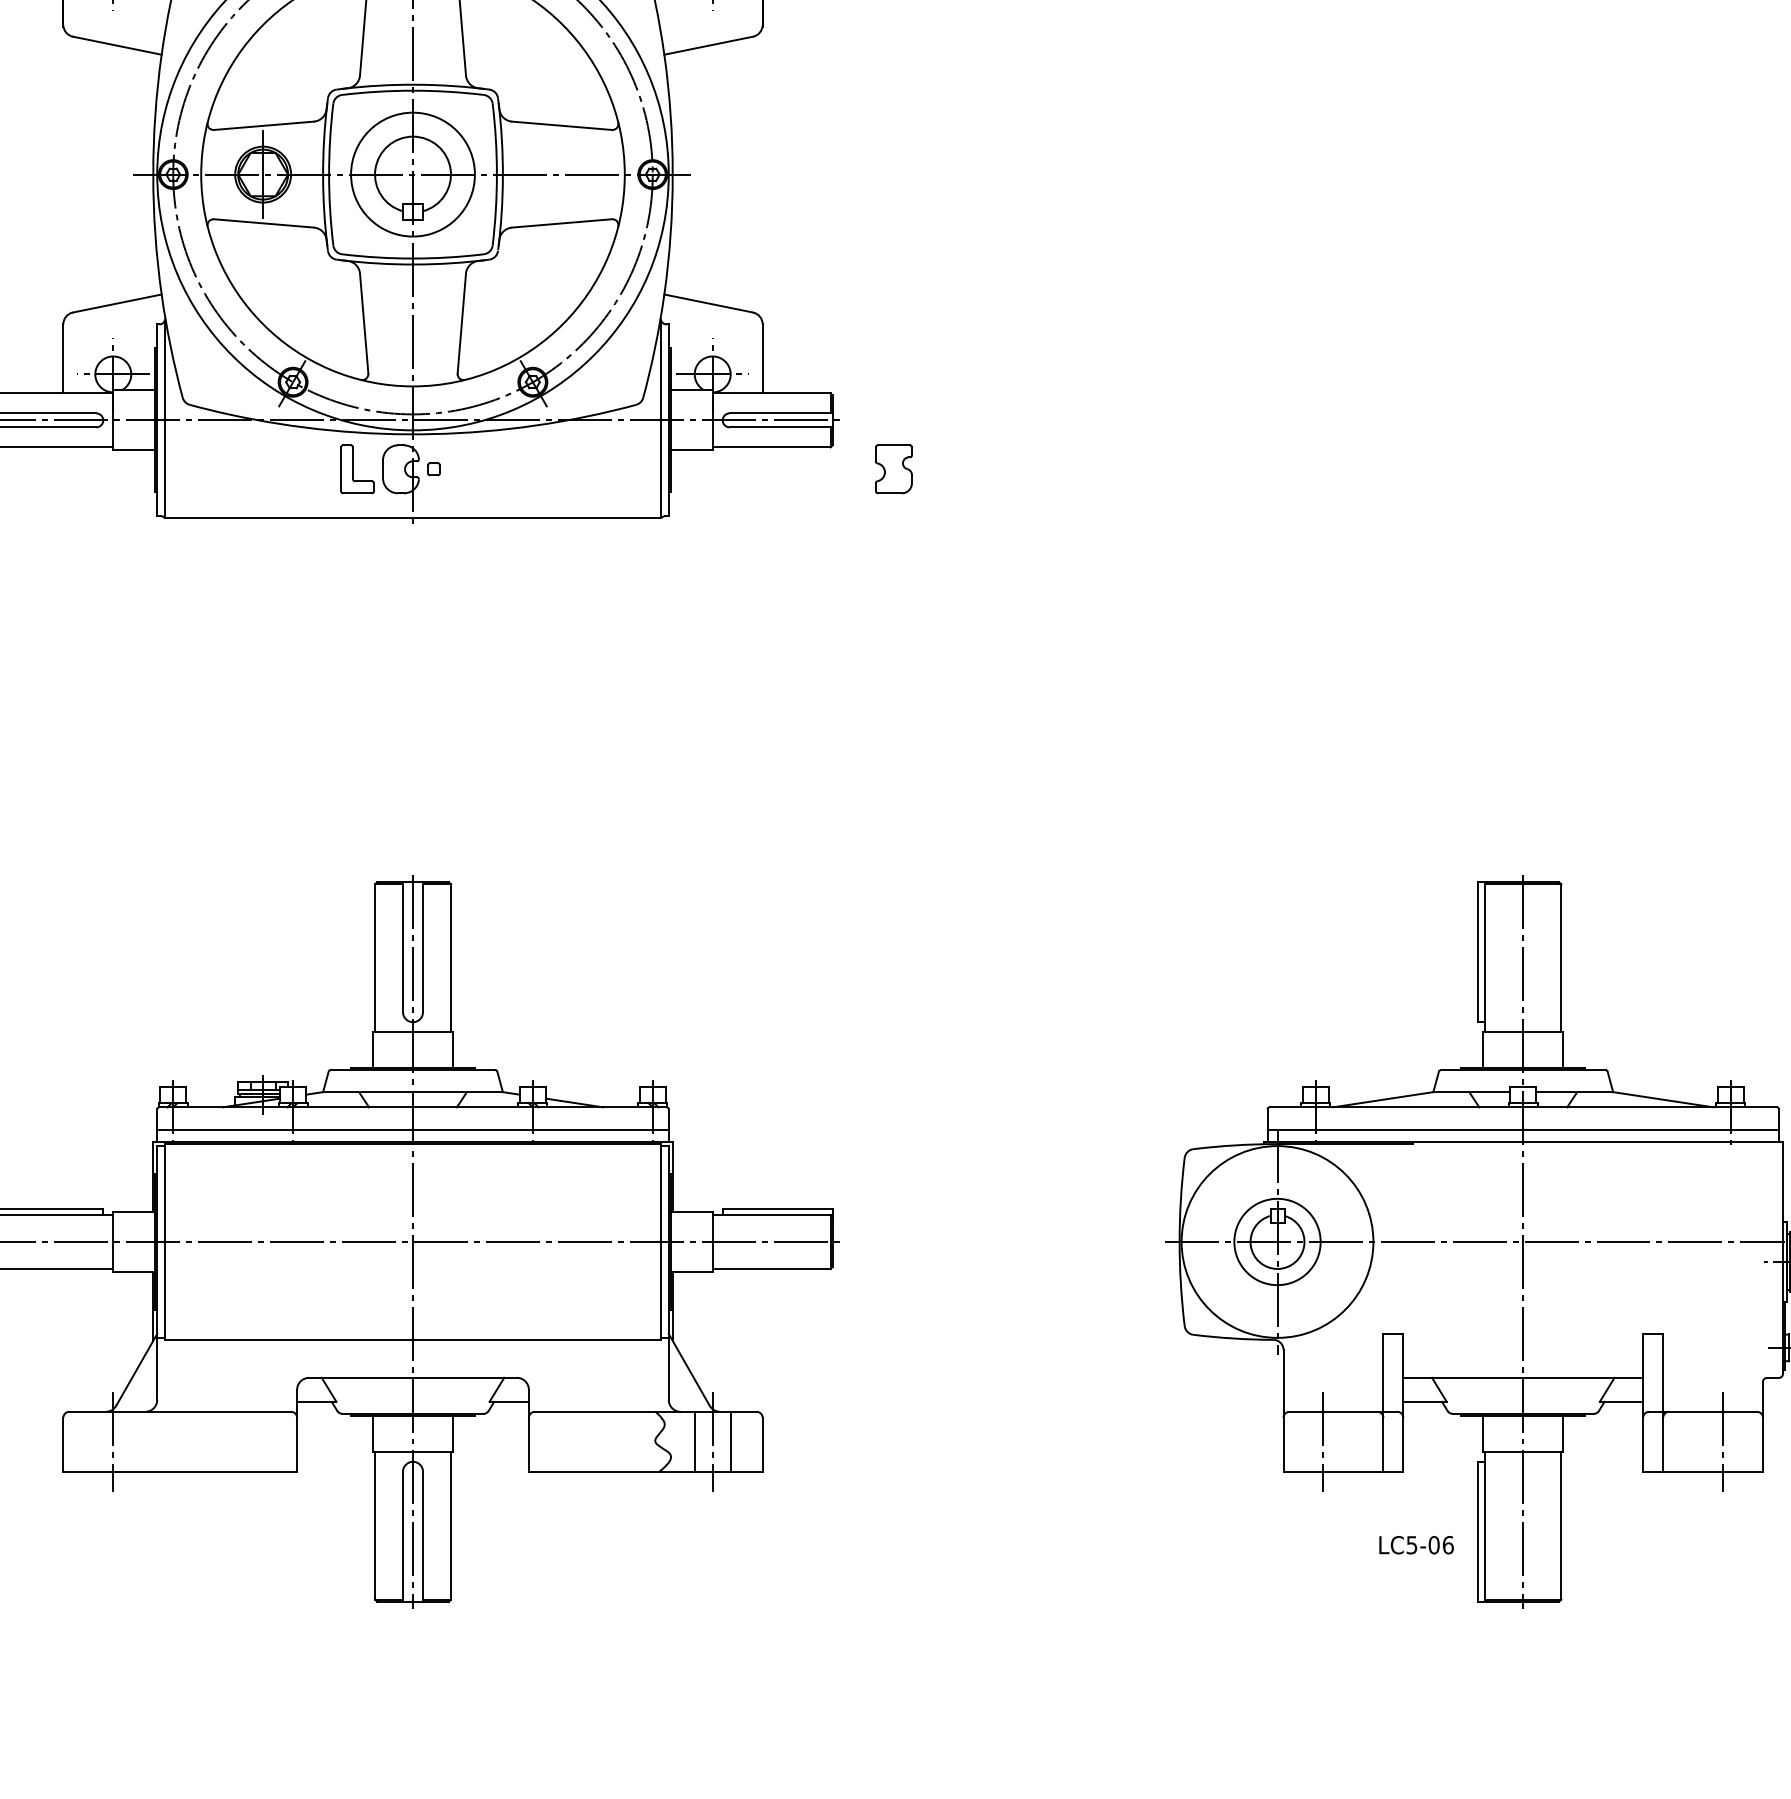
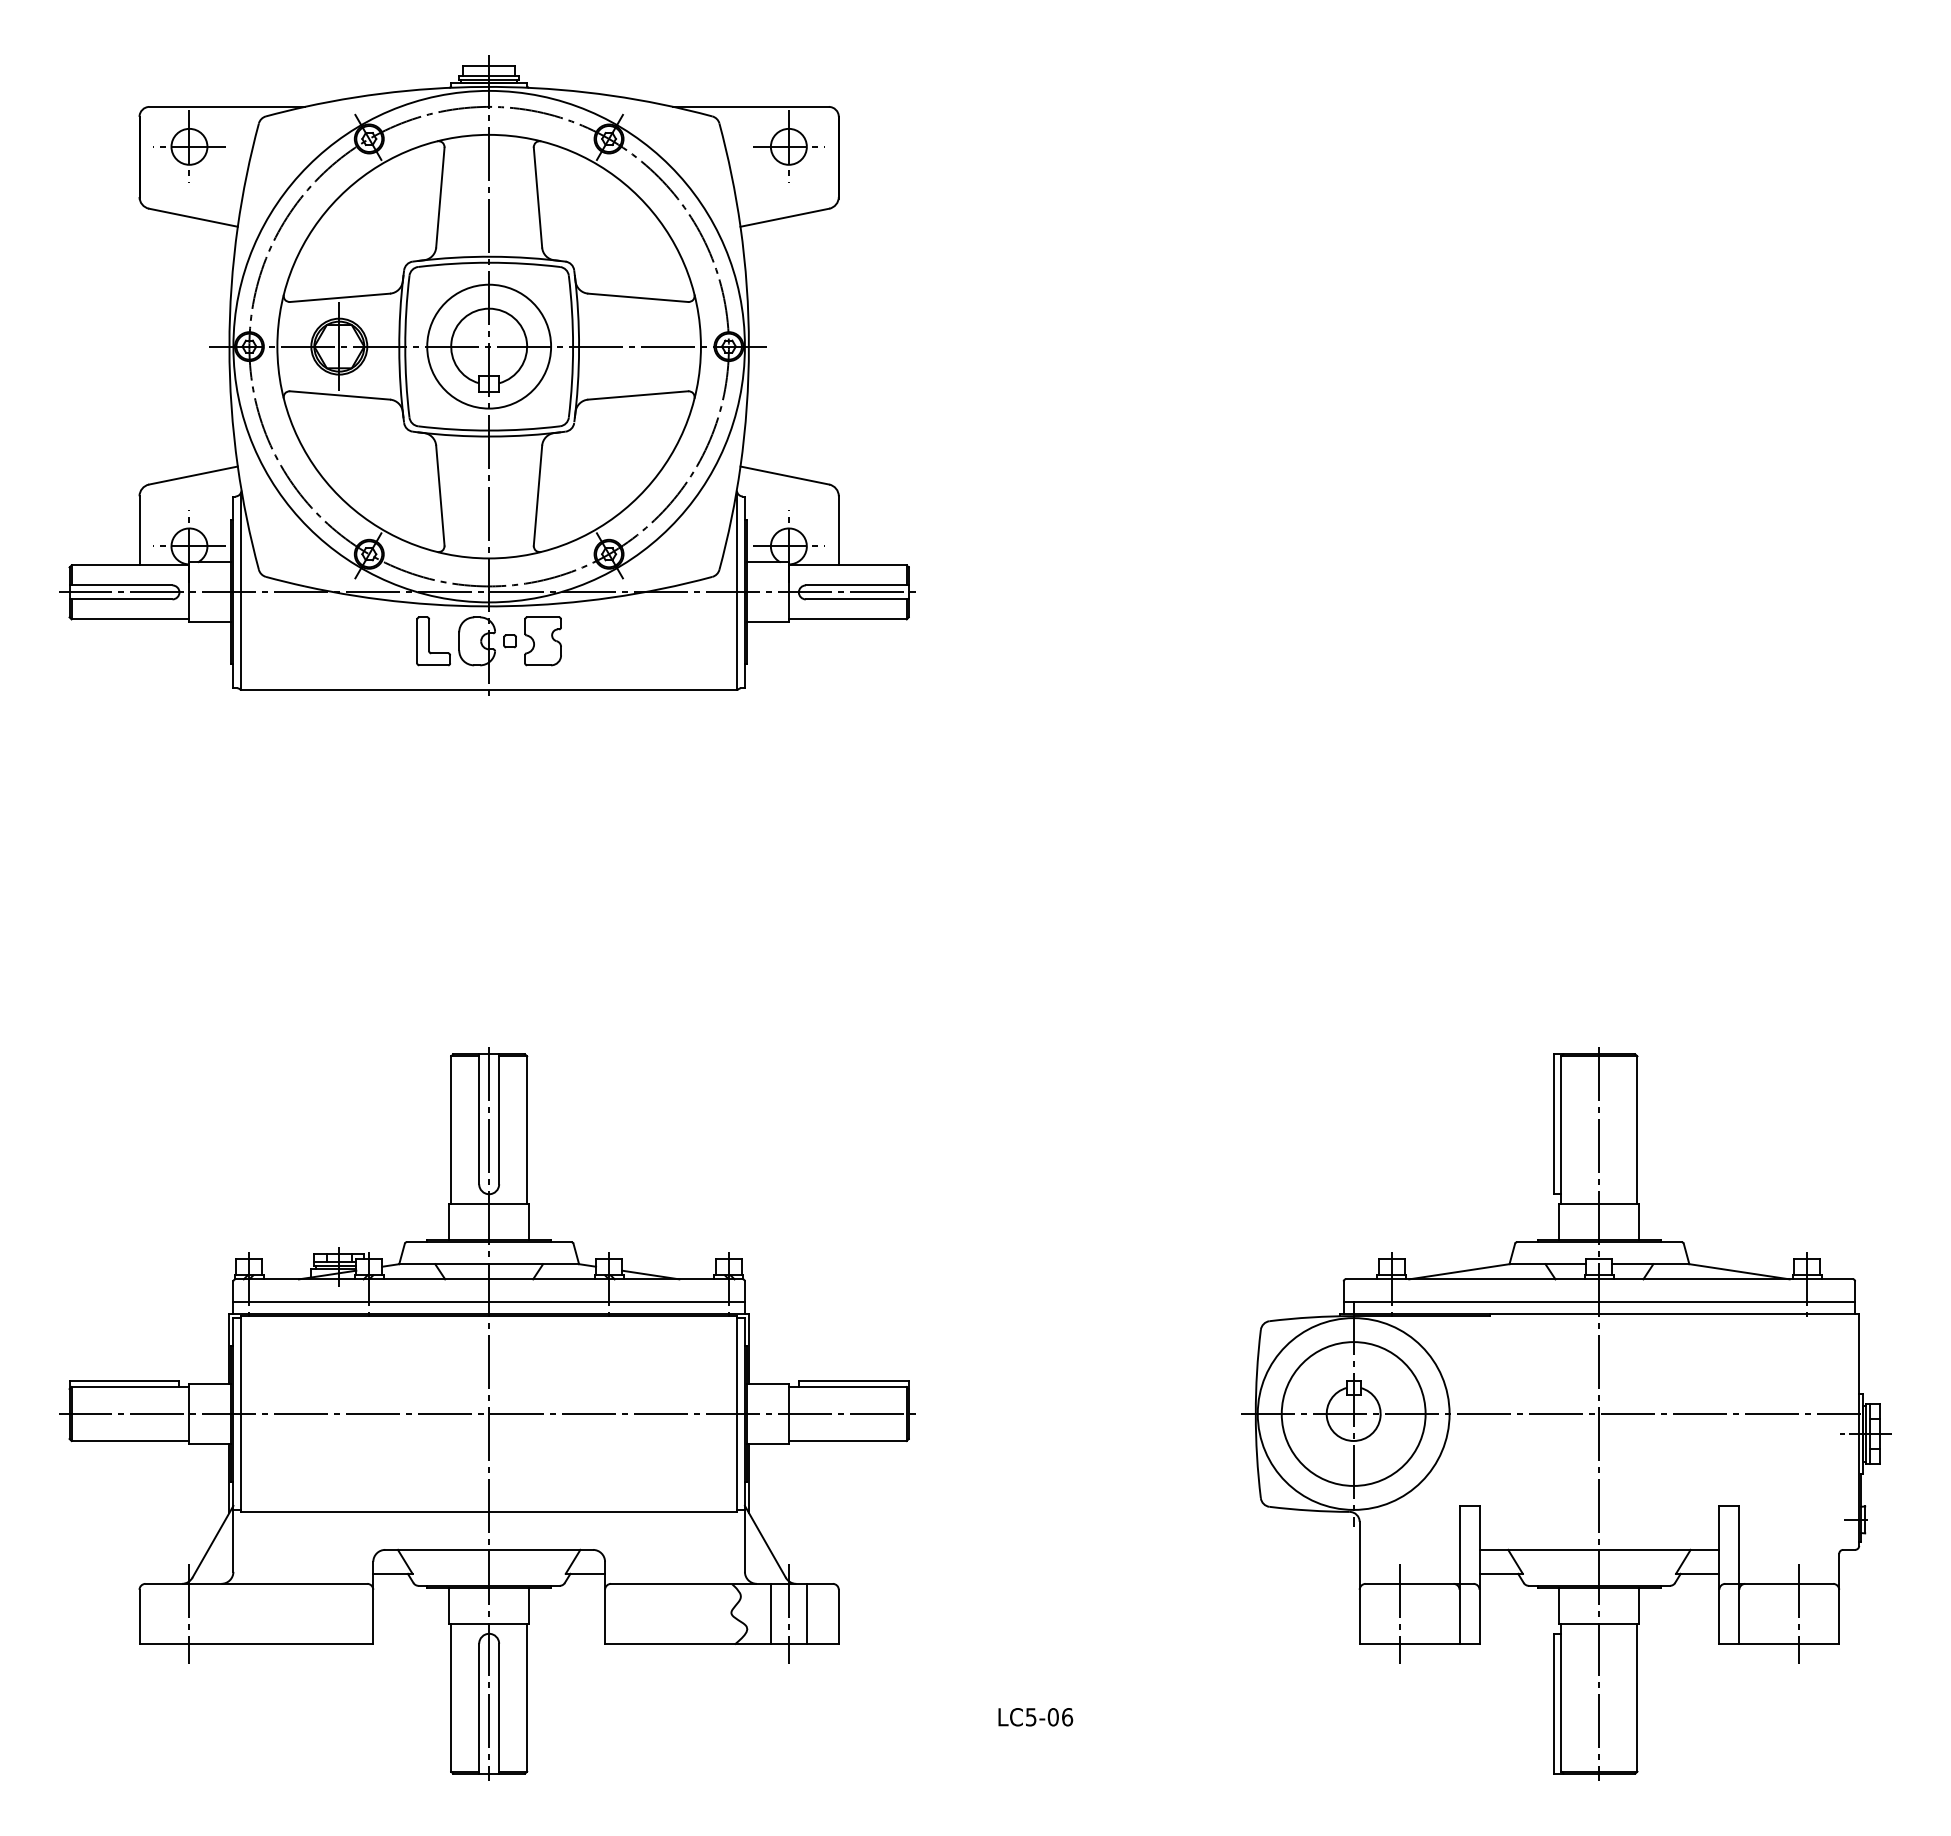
part: (893, 469) -> (542, 641), moved
circle: (1277, 1241) -> (1353, 1413), size x1.67
text: (1416, 1545) -> (1035, 1717), moved

